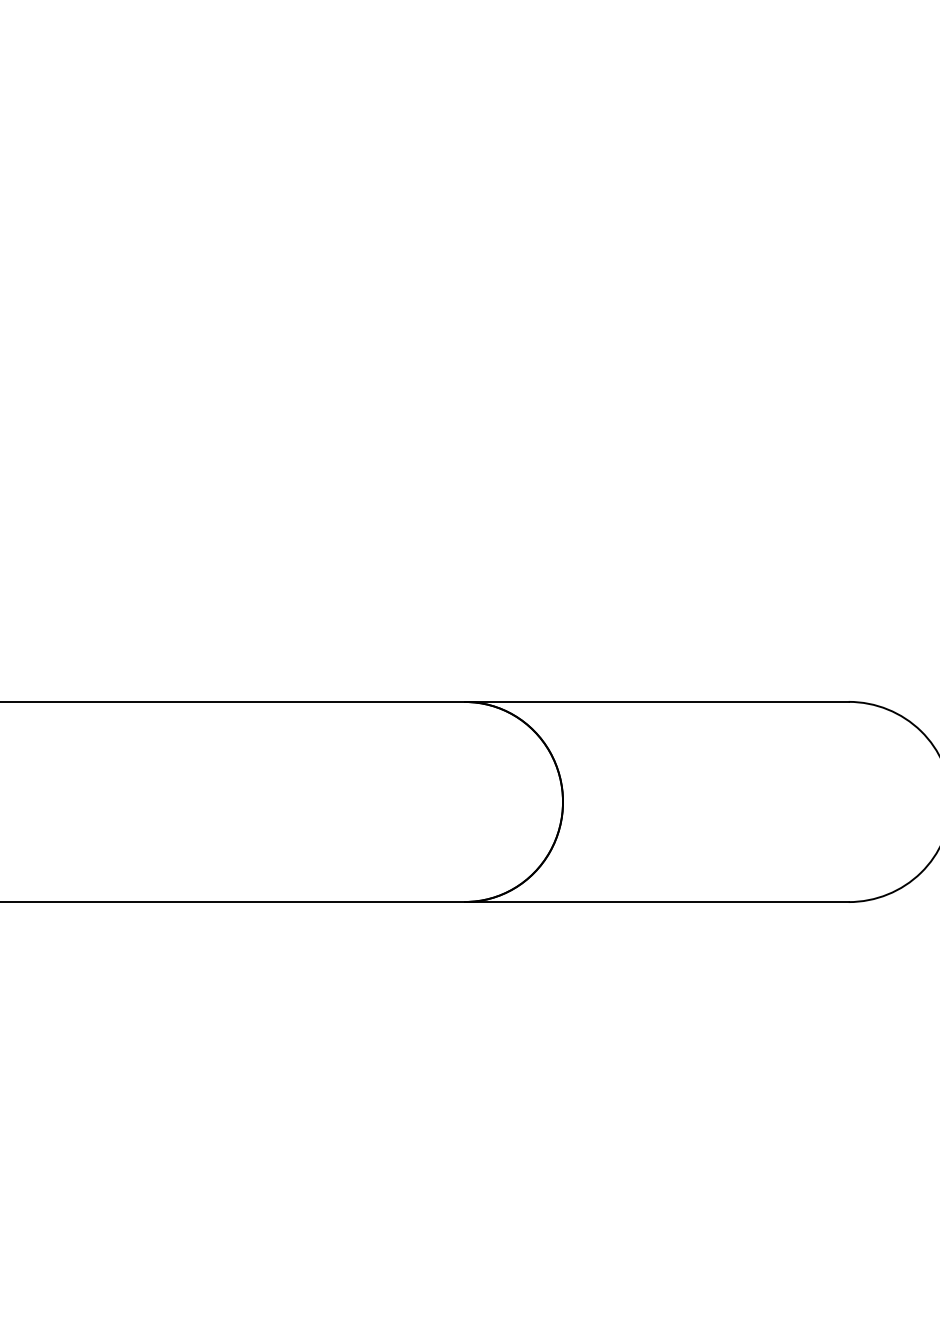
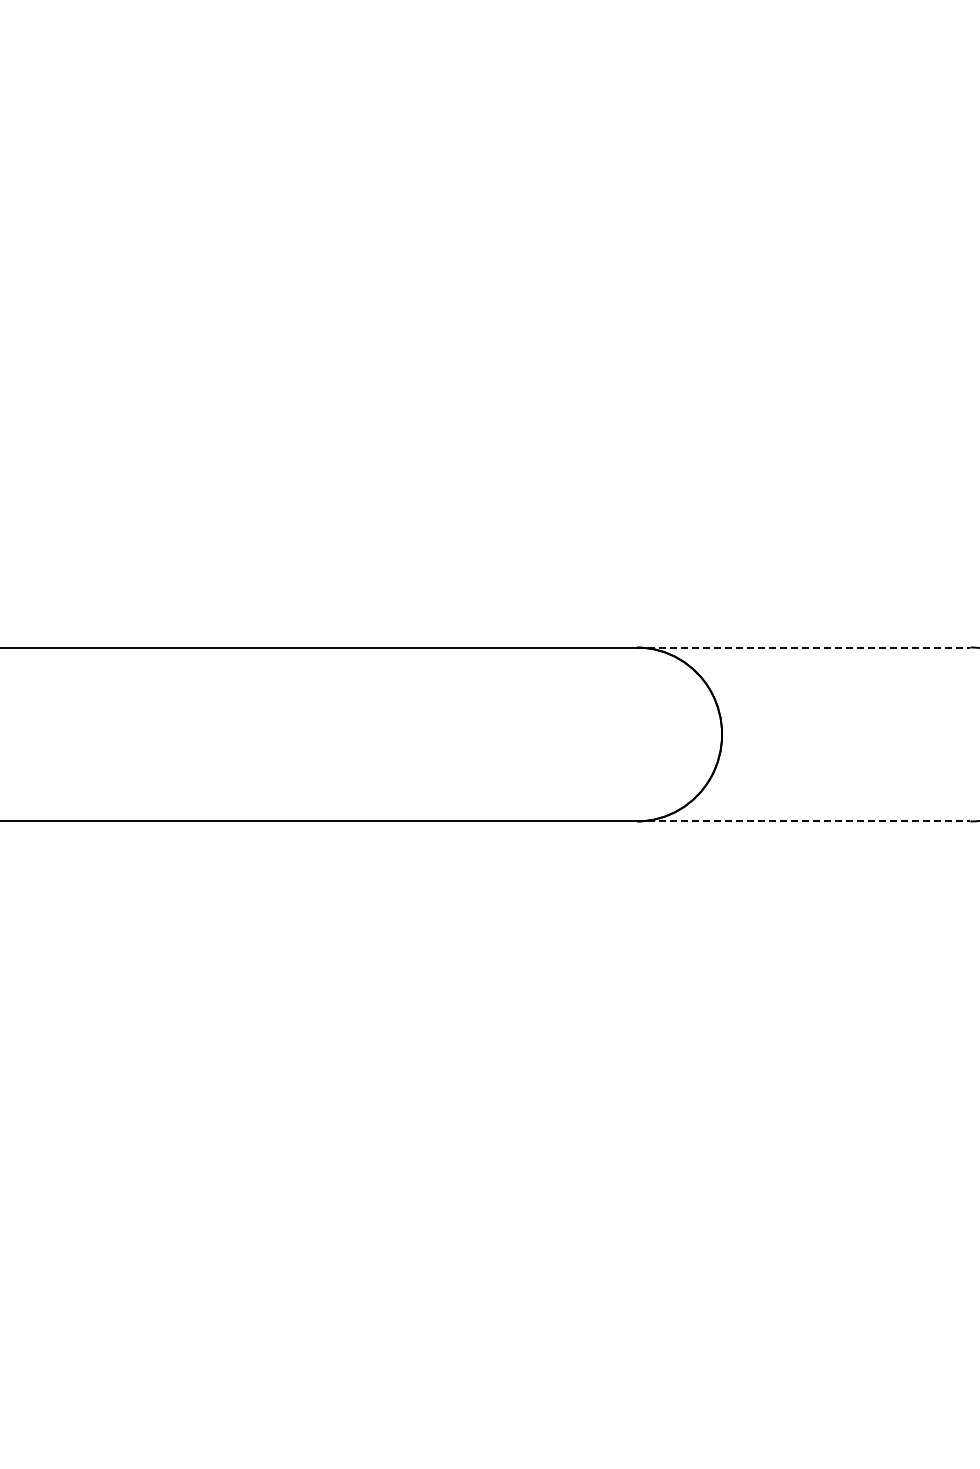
line: (656, 701) -> (803, 647), solid -> dashed
line: (656, 902) -> (803, 821), solid -> dashed

